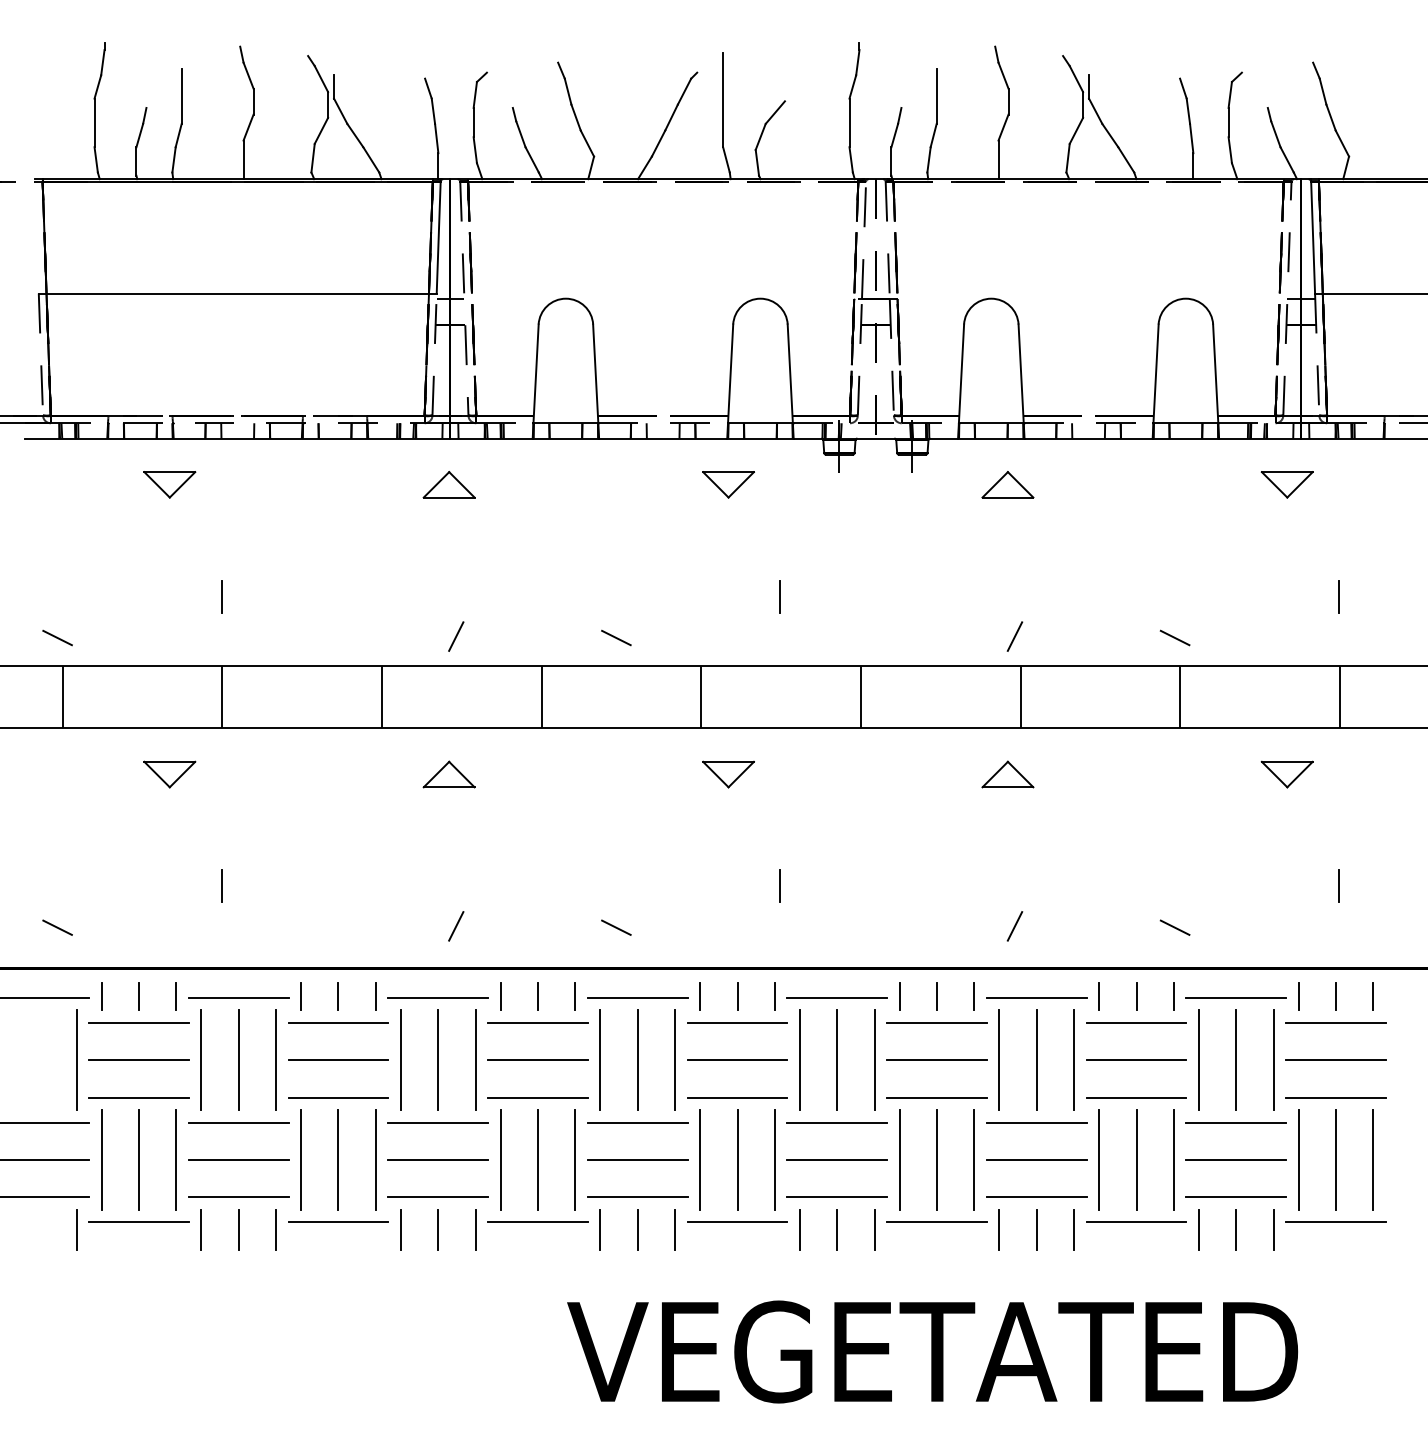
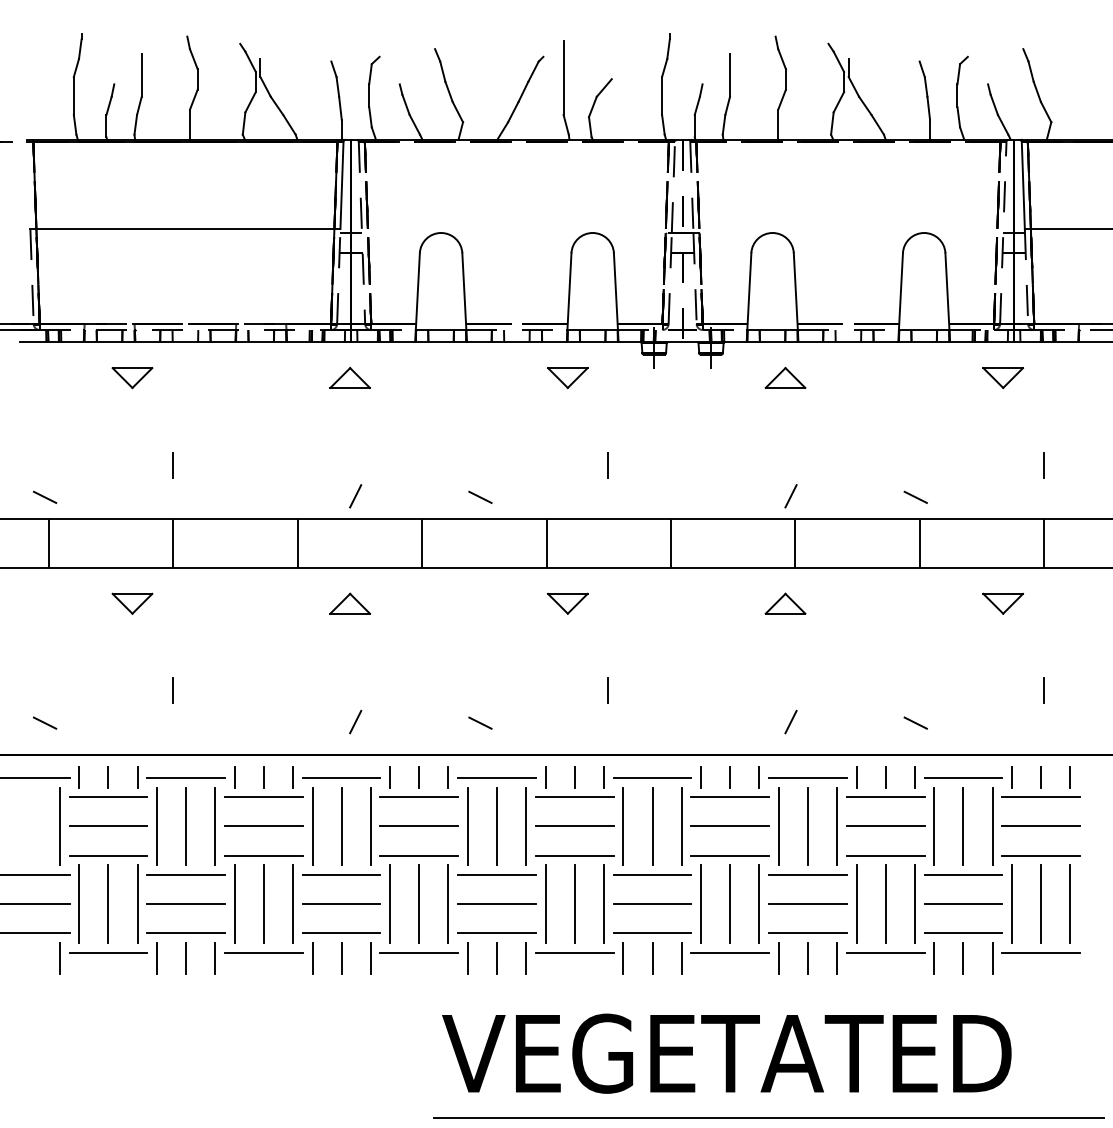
line: (986, 1433) -> (768, 1117), added

